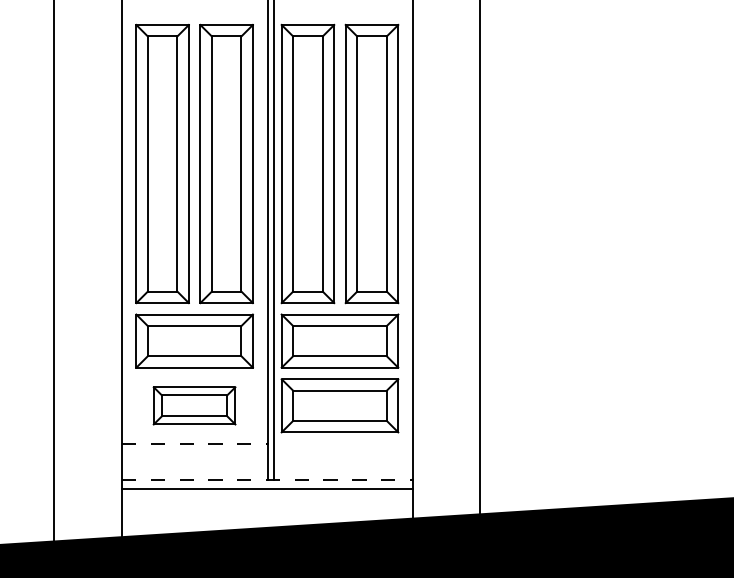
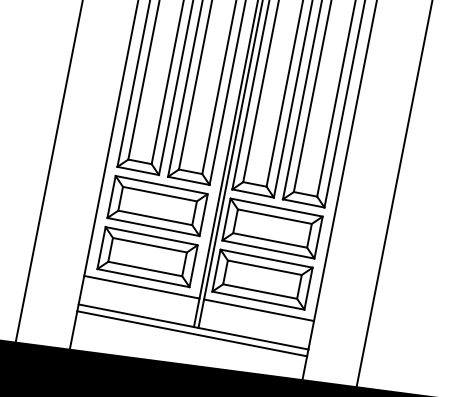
part: (194, 405) -> (147, 256), size x1.43
line: (194, 443) -> (141, 286), dashed -> solid
line: (342, 443) -> (258, 309), added
line: (267, 479) -> (193, 326), dashed -> solid

